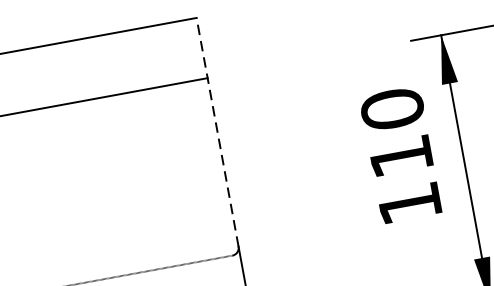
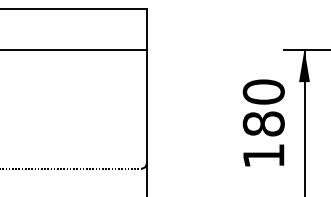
line: (217, 131) -> (146, 85), dashed -> solid
text: (400, 155) -> (263, 123), 110 -> 180

